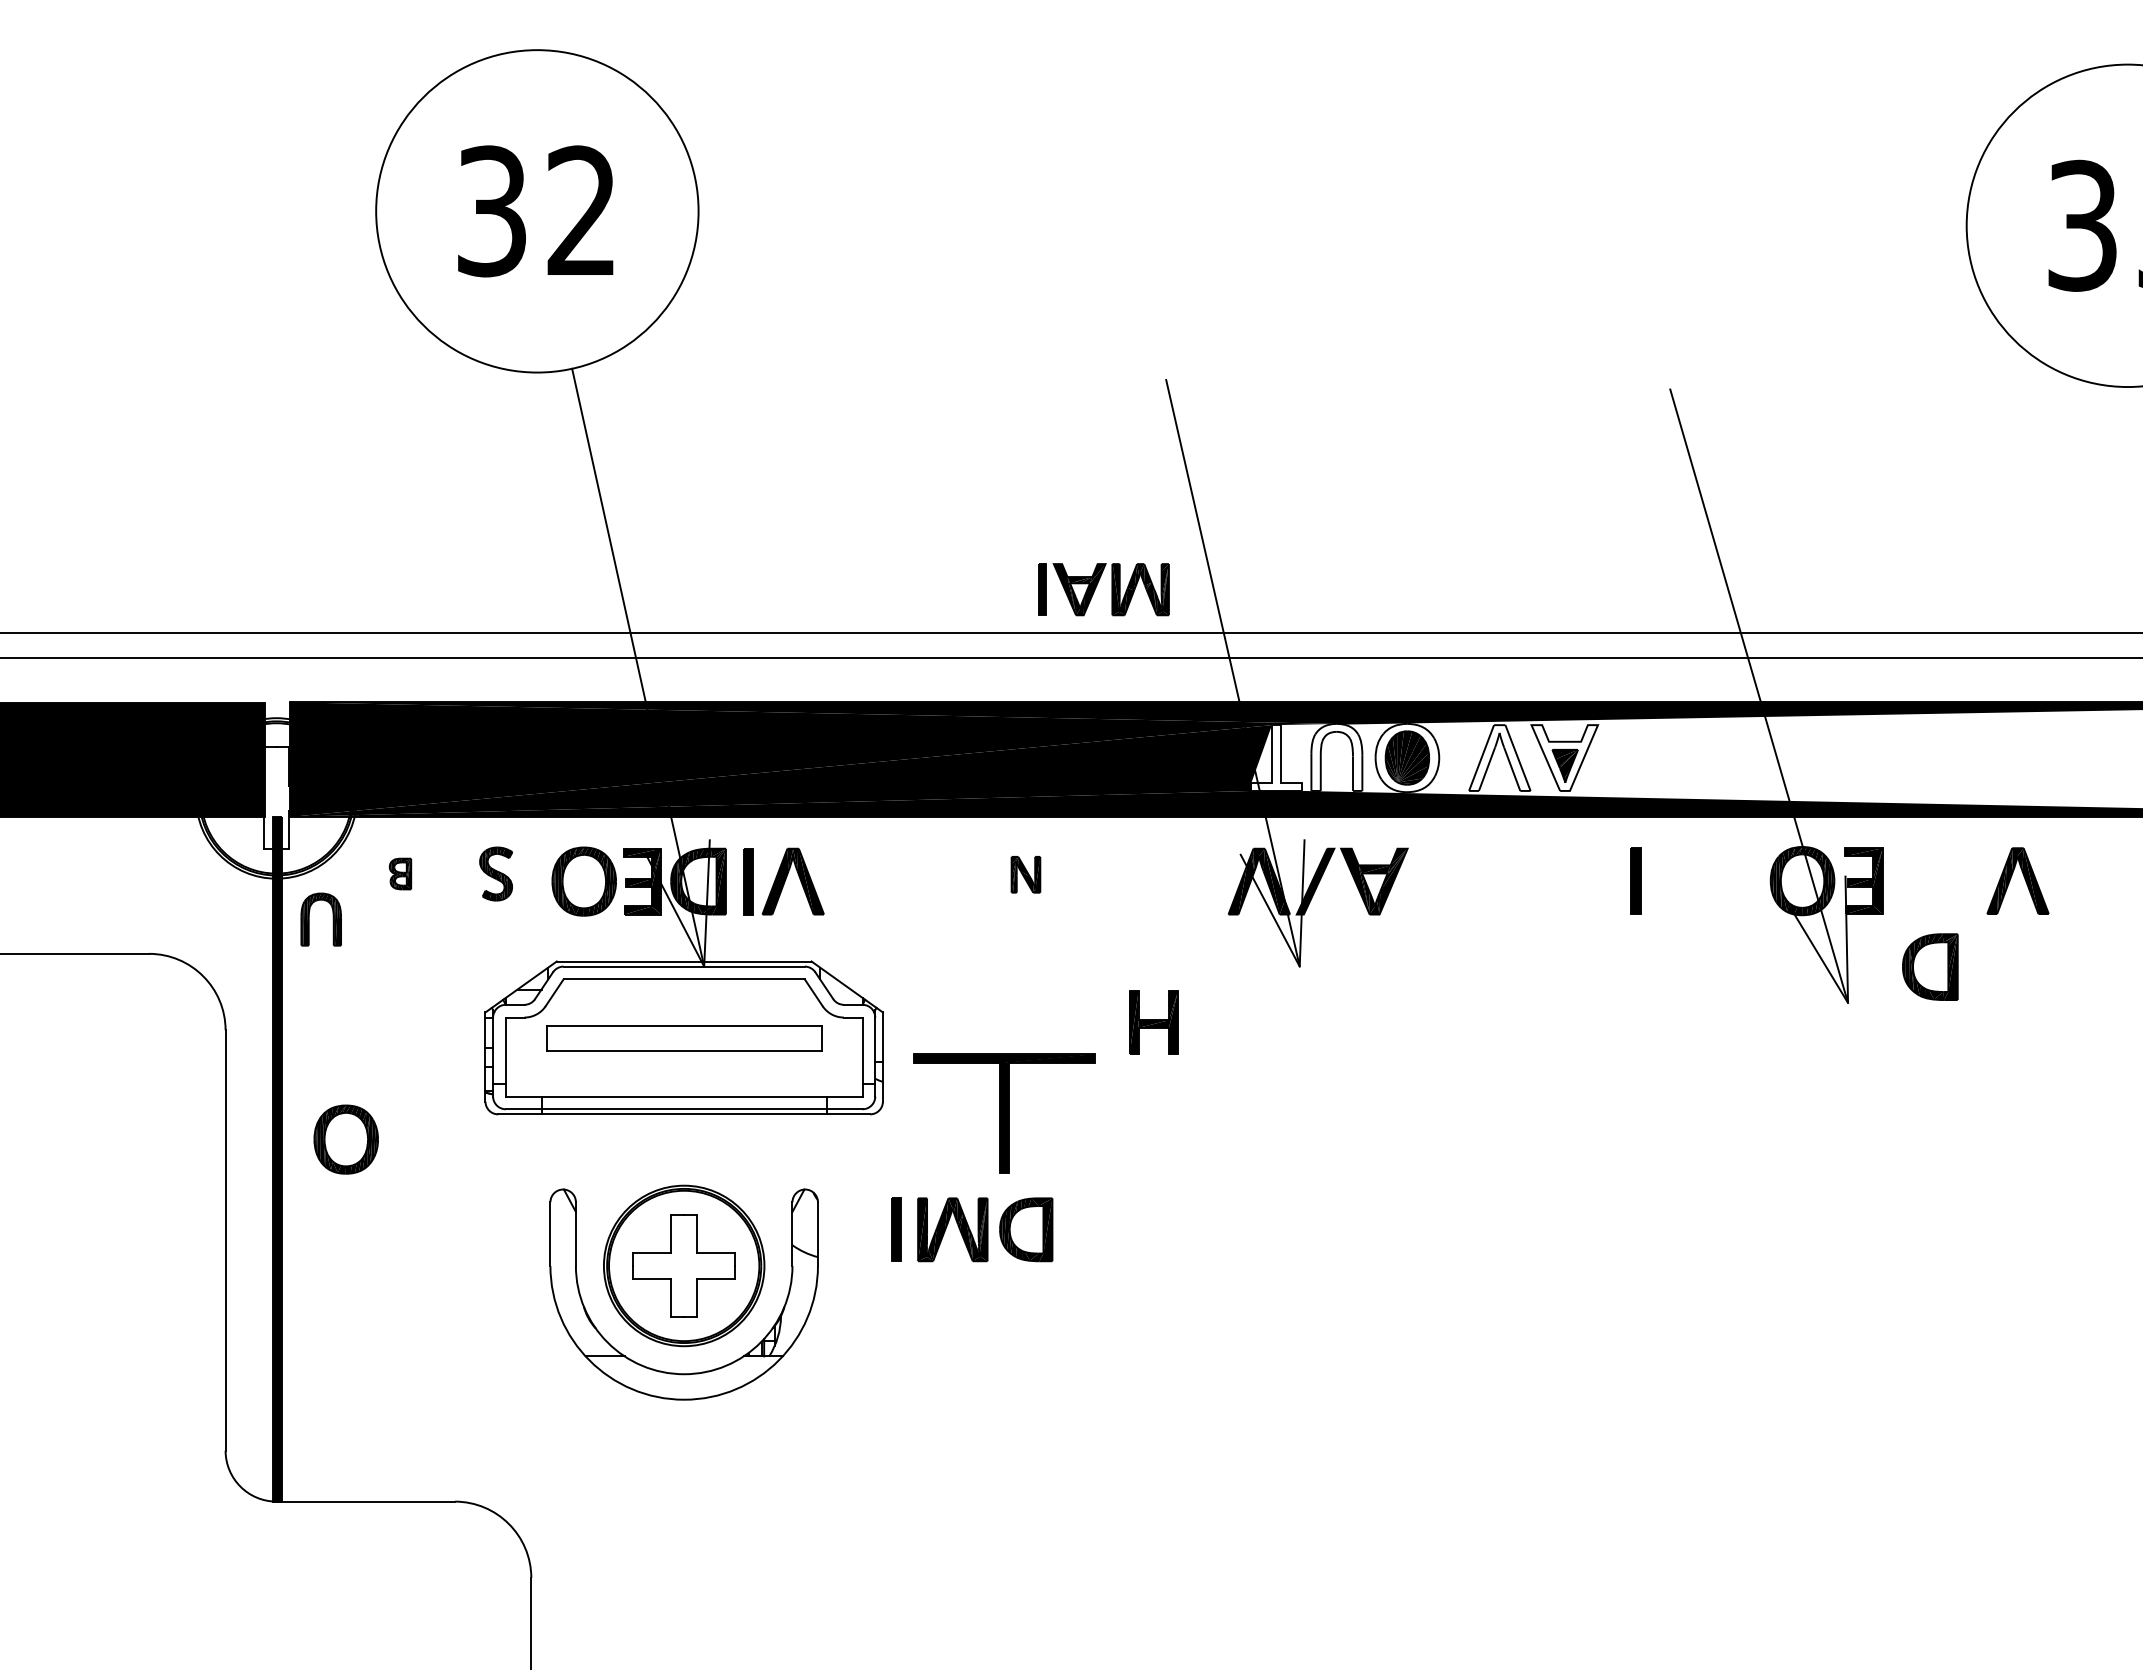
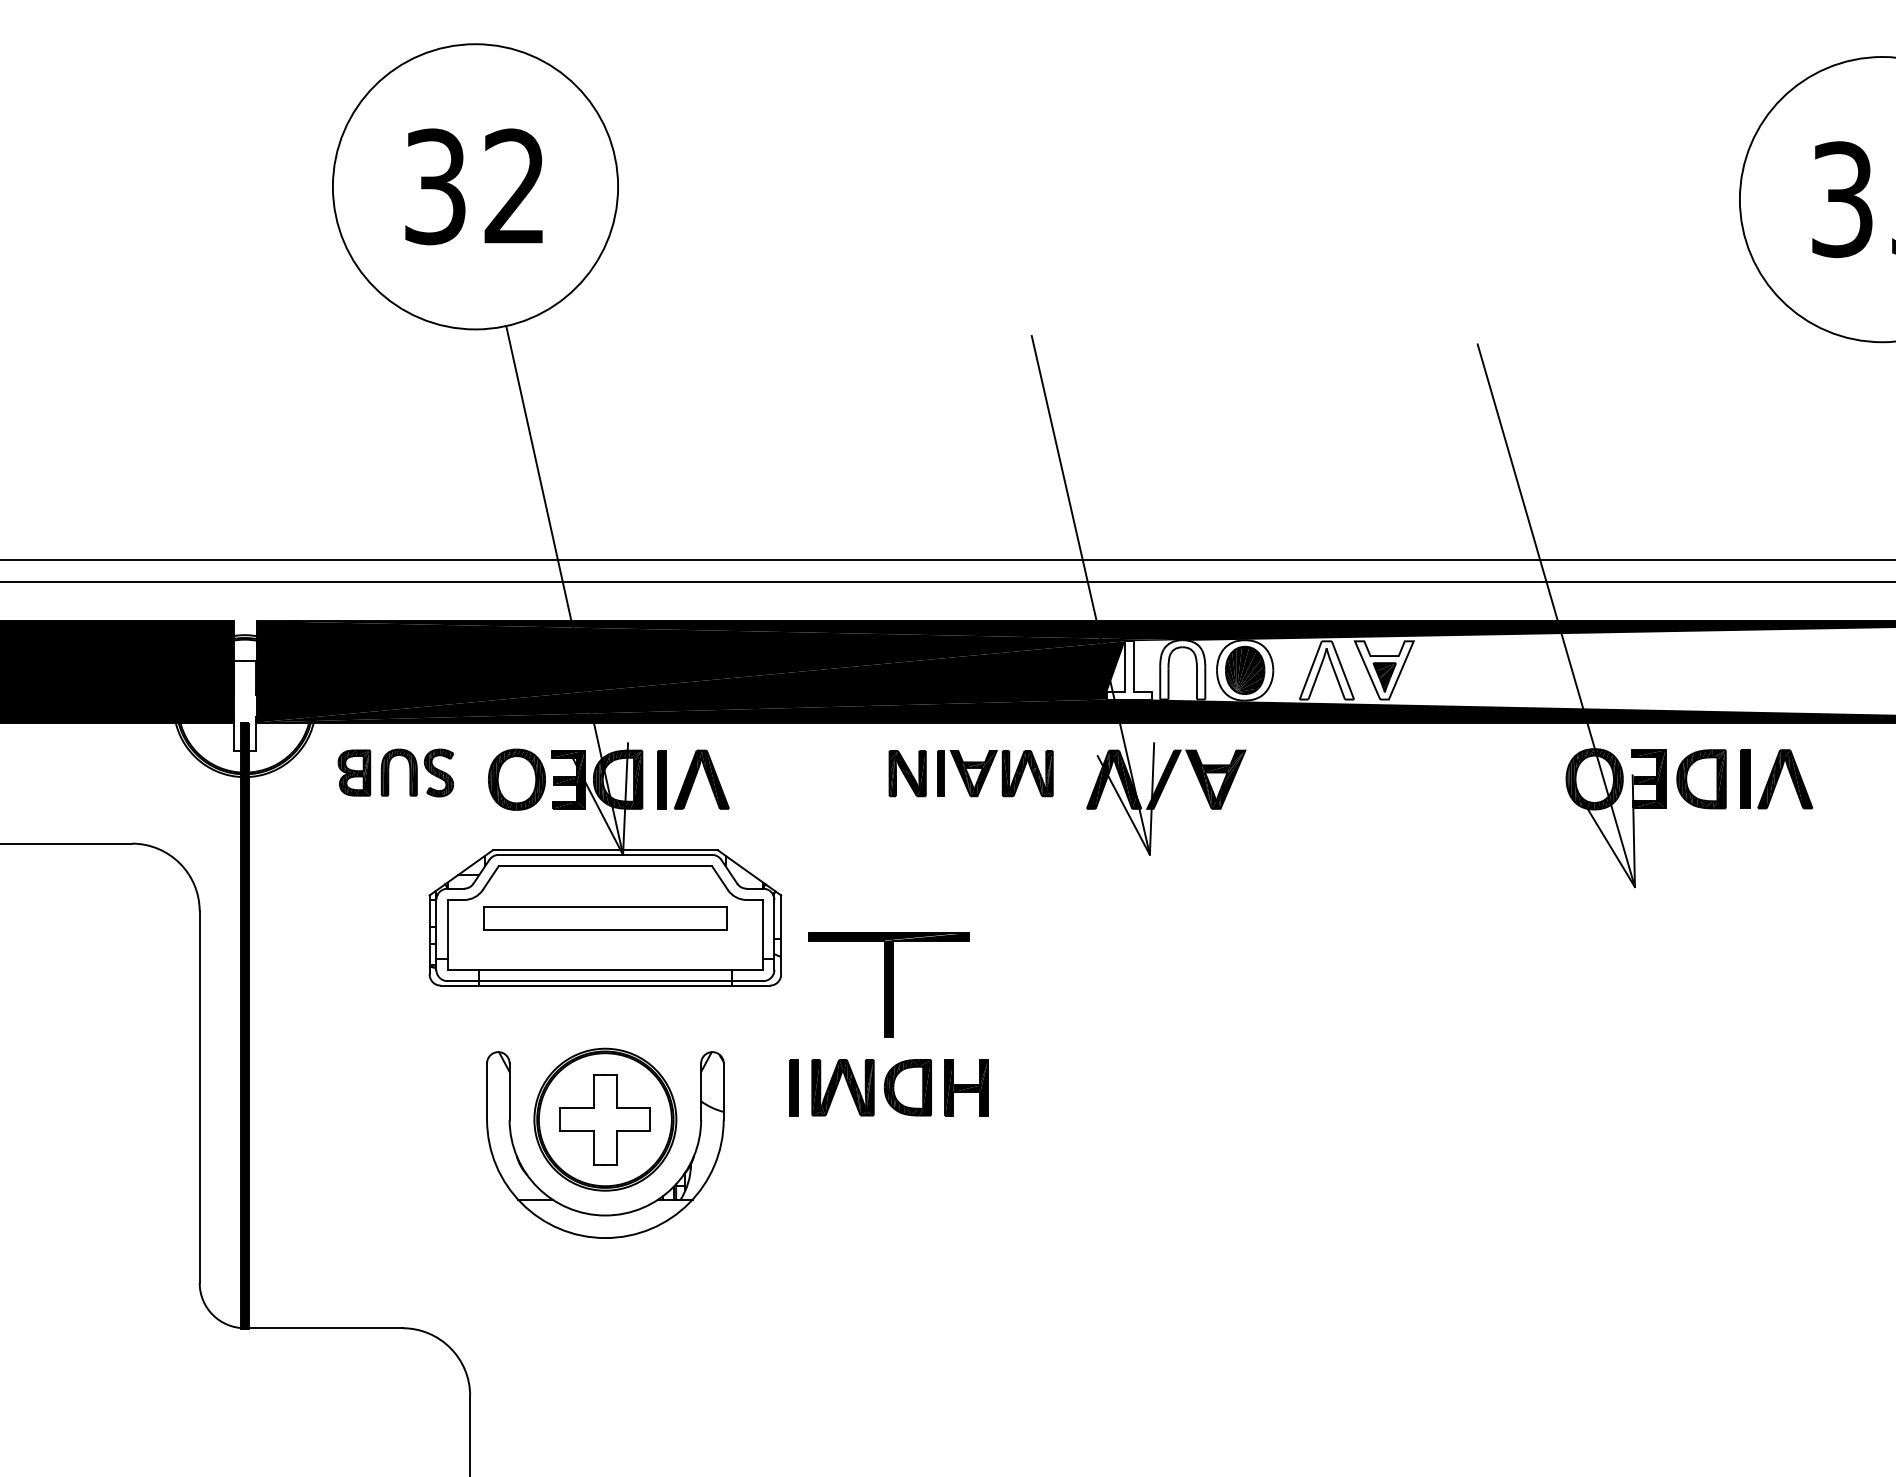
part: (1096, 588) -> (988, 772), moved
part: (400, 873) -> (354, 772), size x1.67
part: (1025, 874) -> (907, 773), size x1.43
part: (1635, 880) -> (1745, 778), moved
part: (309, 919) -> (388, 772), moved
part: (1930, 966) -> (1701, 778), moved
part: (1153, 1022) -> (966, 1087), moved
part: (345, 1139) -> (305, 1007), removed

